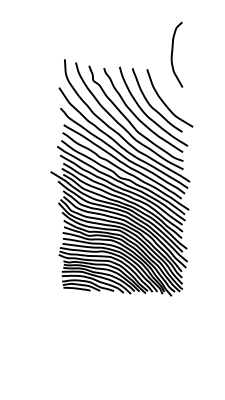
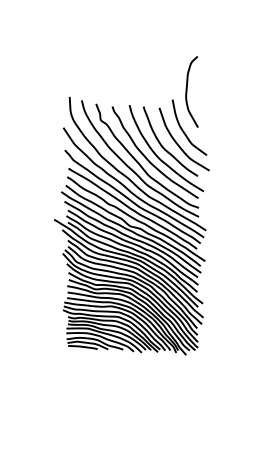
curve: (170, 91) -> (184, 131), added

